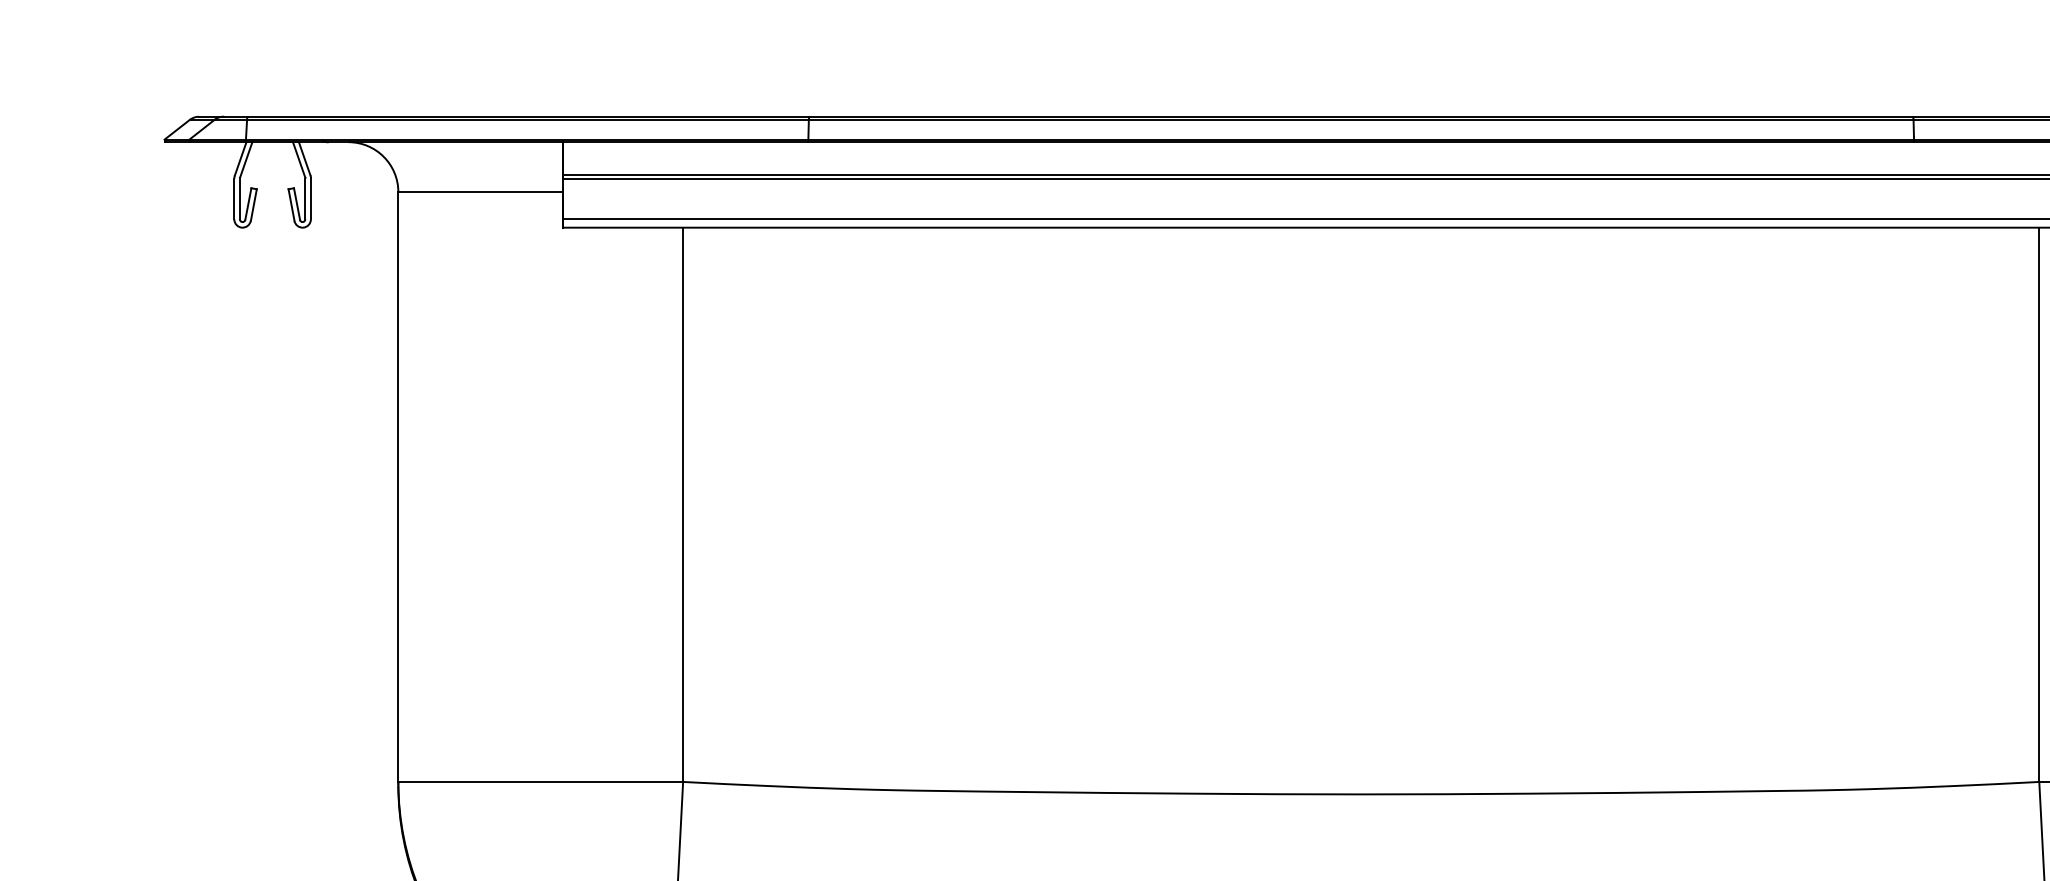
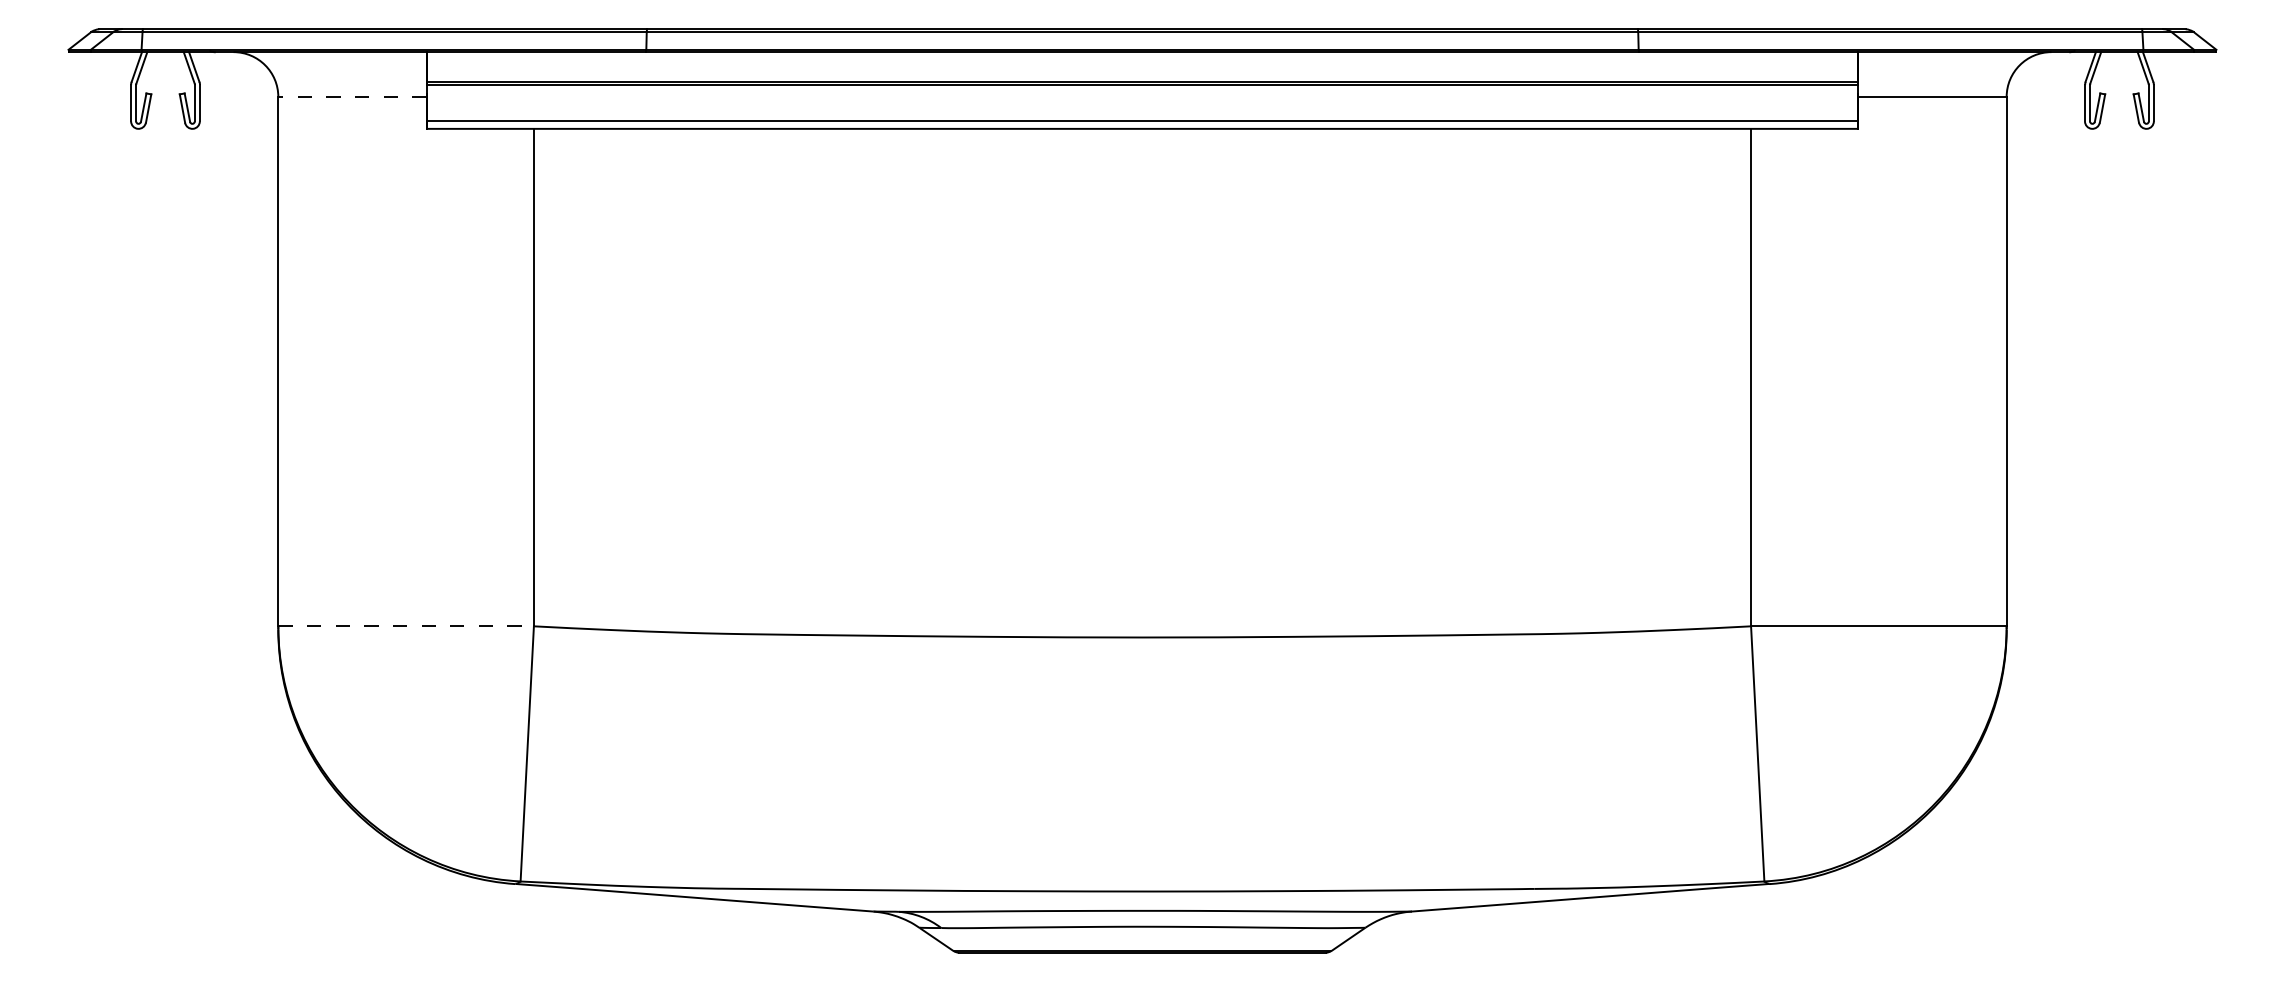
line: (479, 191) -> (351, 96), solid -> dashed
line: (541, 782) -> (406, 626), solid -> dashed

